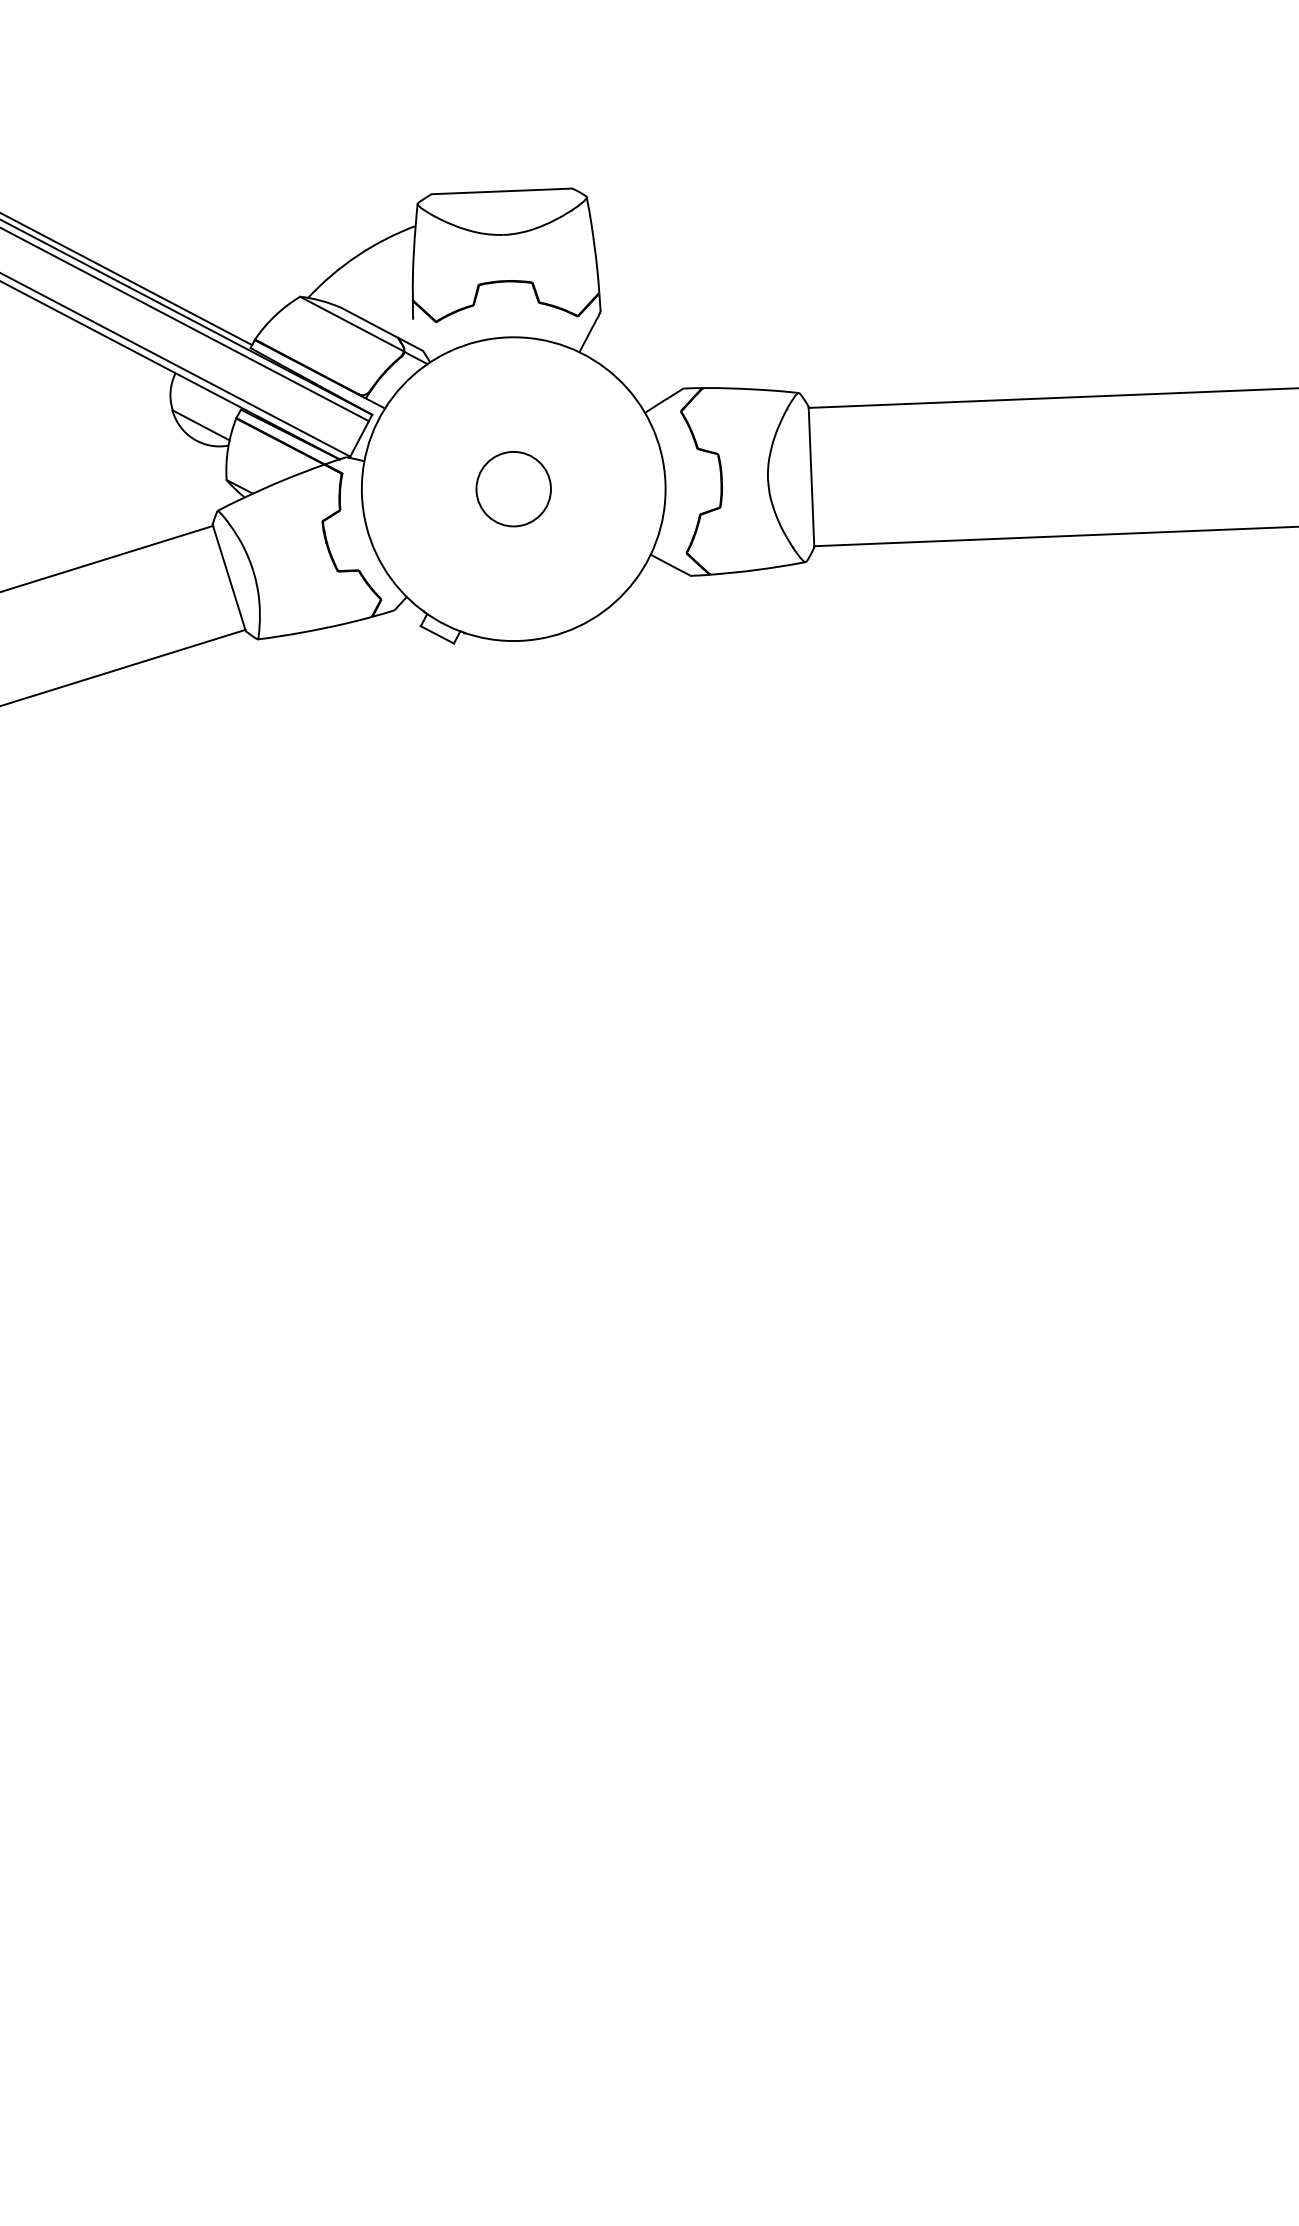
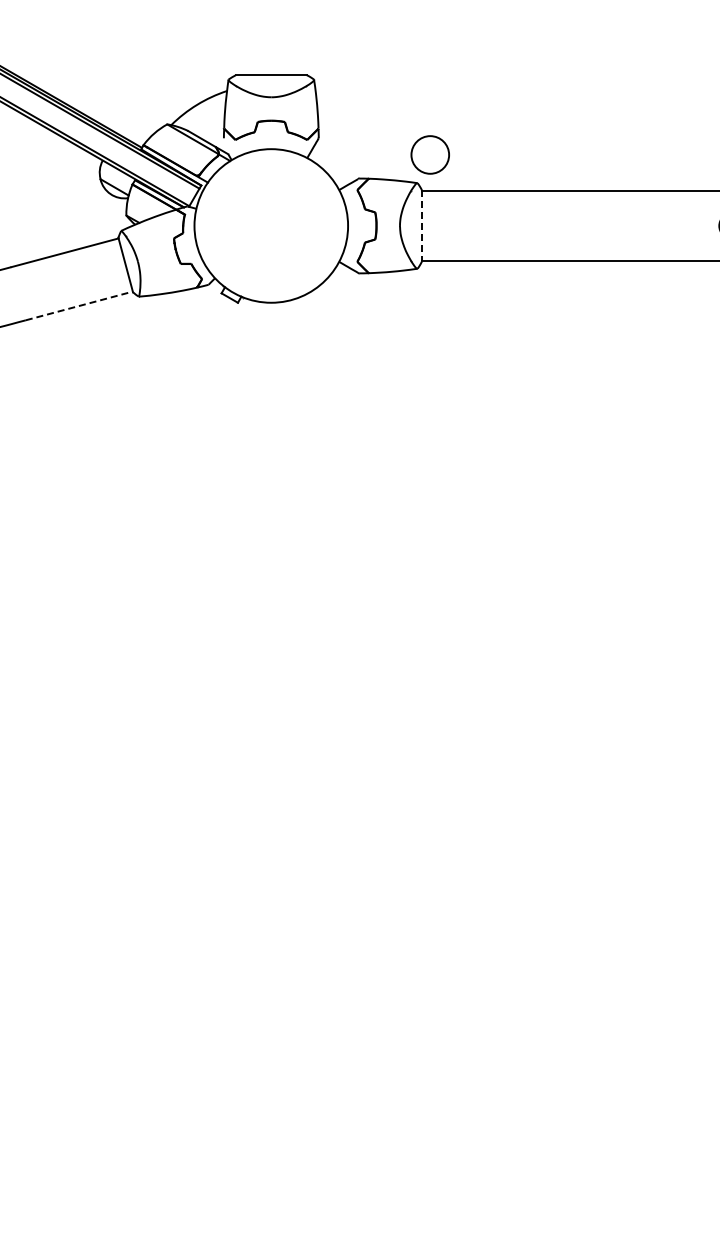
line: (812, 476) -> (422, 225), solid -> dashed
circle: (512, 488) -> (429, 154), moved
line: (141, 661) -> (79, 305), solid -> dashed

